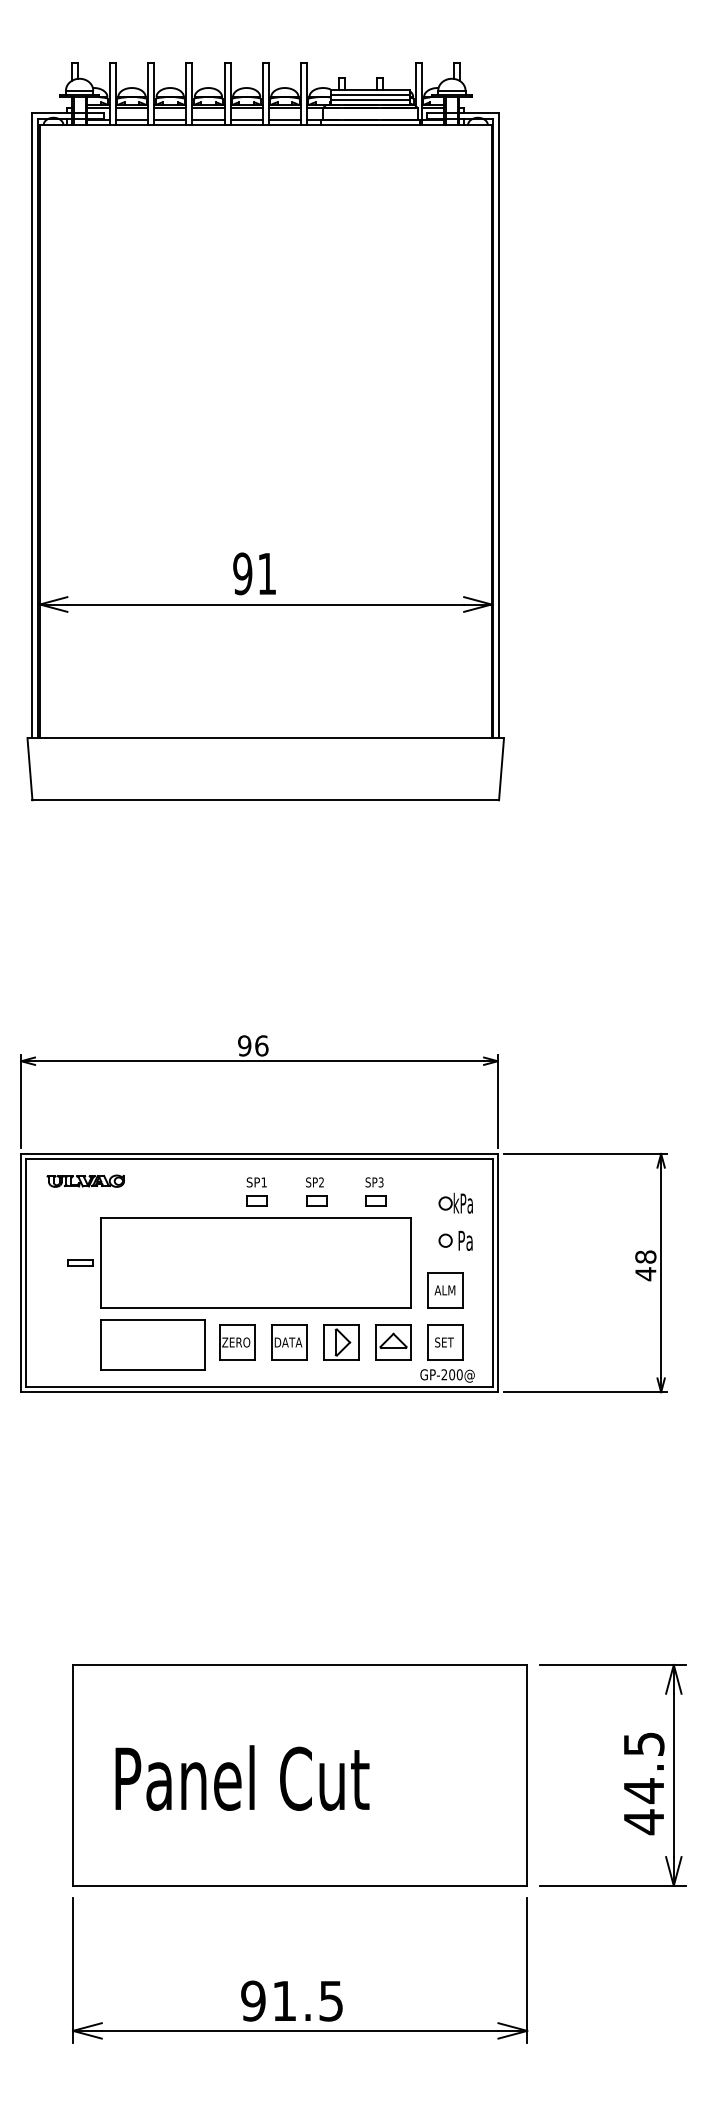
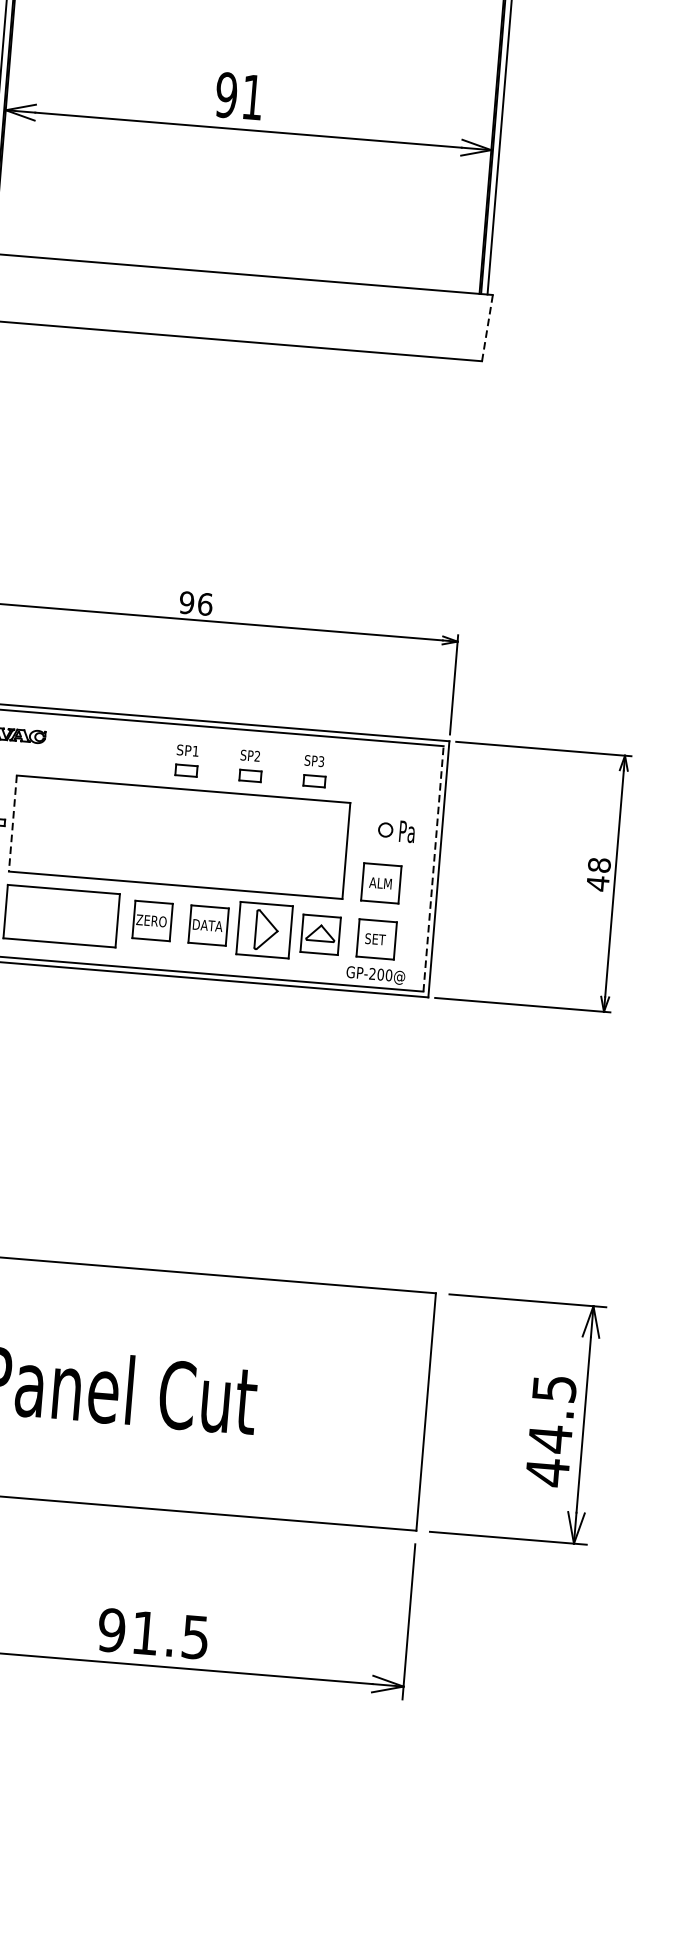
line: (501, 768) -> (487, 327), solid -> dashed
part: (455, 1202) -> (399, 789), removed
line: (100, 1263) -> (12, 823), solid -> dashed
line: (492, 1272) -> (433, 868), solid -> dashed
part: (341, 1342) -> (264, 930), size x1.4

